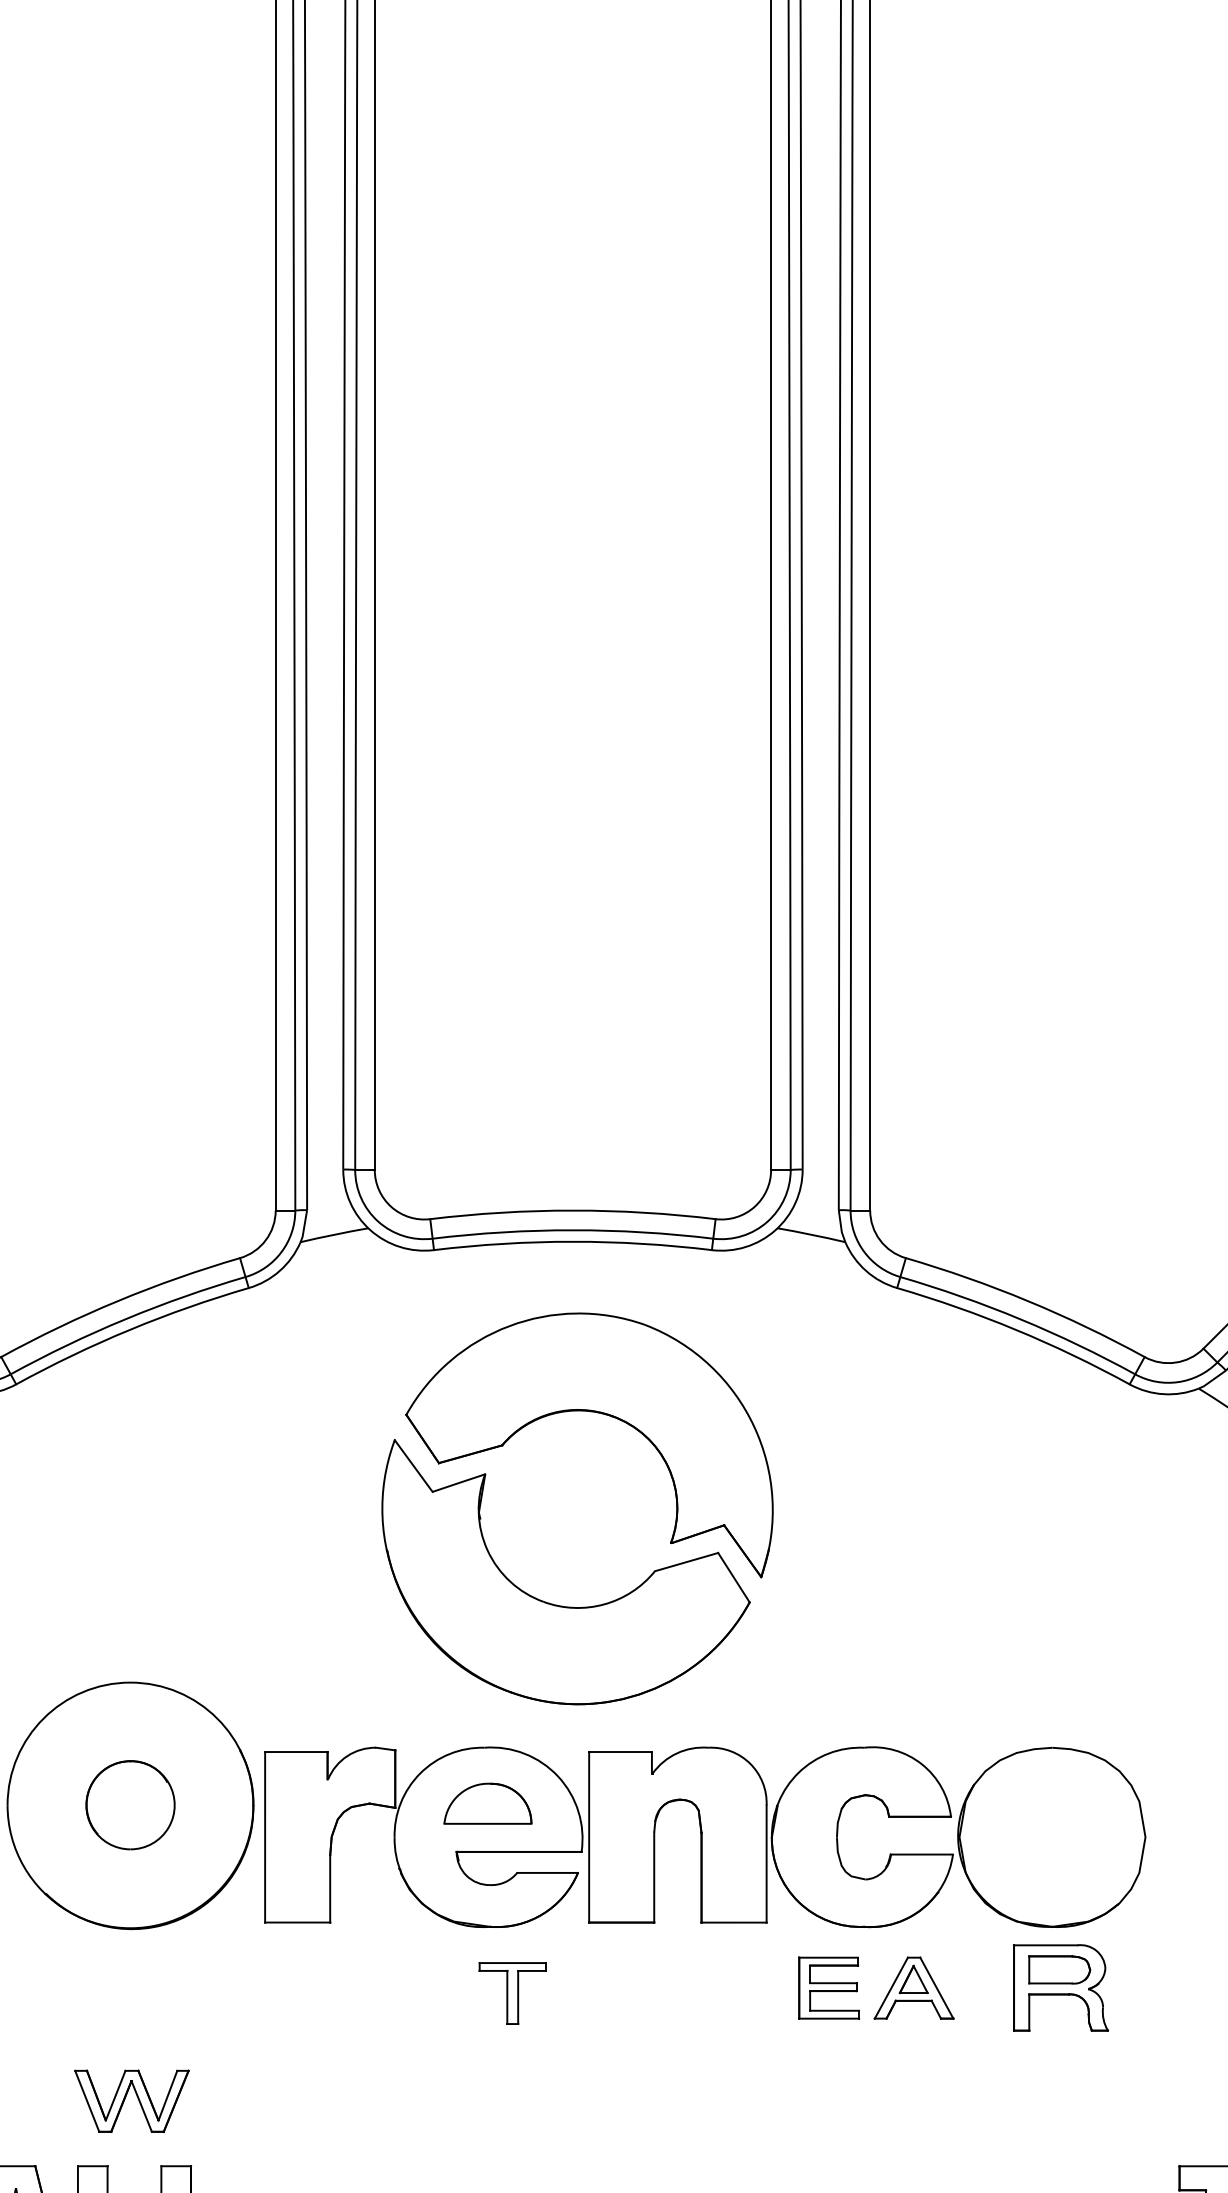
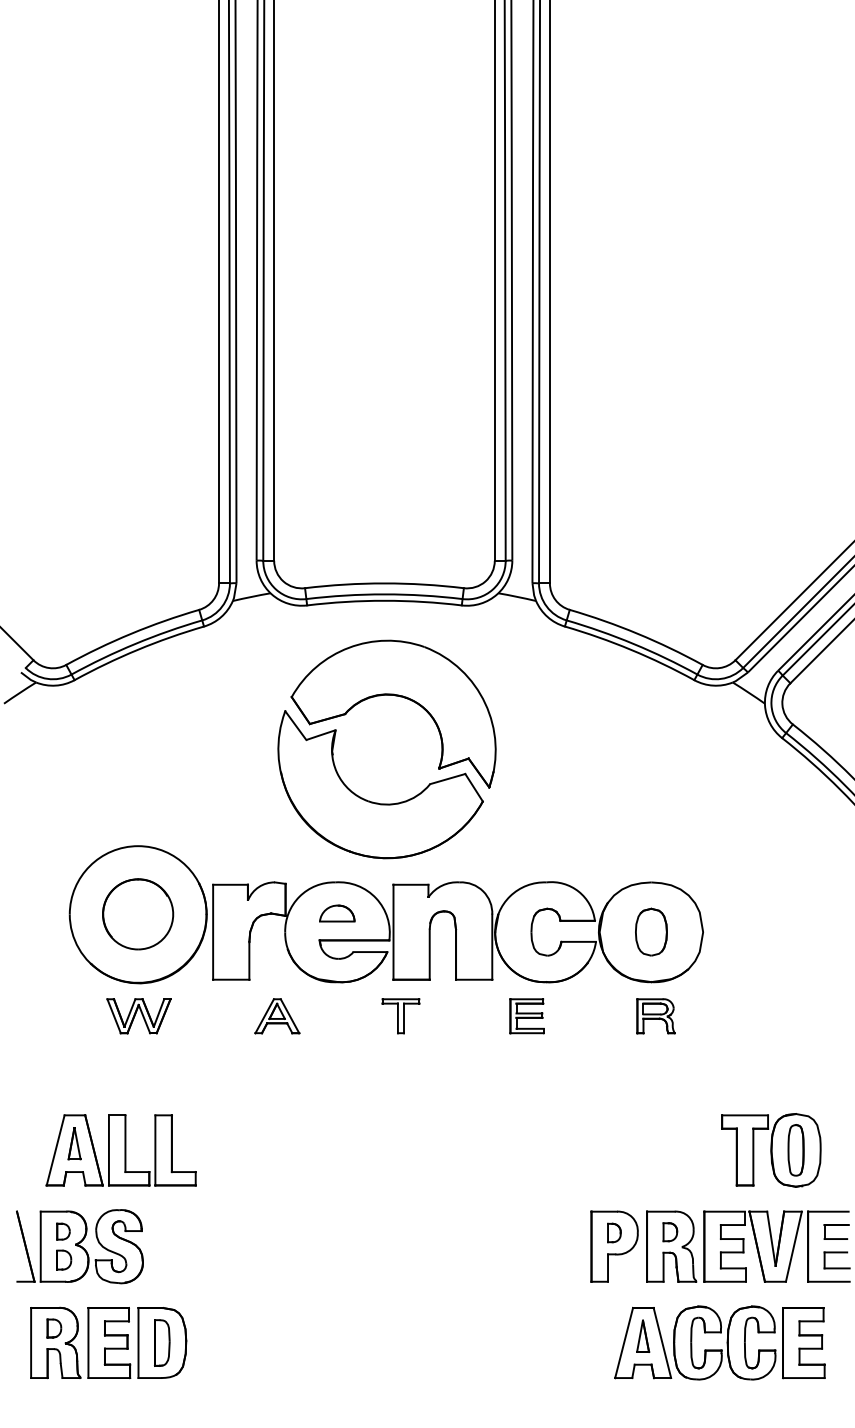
part: (488, 1803) -> (337, 913), size x0.71
part: (131, 1805) -> (138, 914), size x1.43
part: (1052, 1835) -> (651, 931), added
part: (914, 1988) -> (277, 1016), moved
part: (1059, 1988) -> (655, 1016), size x0.71
part: (511, 1994) -> (400, 1016), moved
part: (131, 2101) -> (138, 1016), moved

